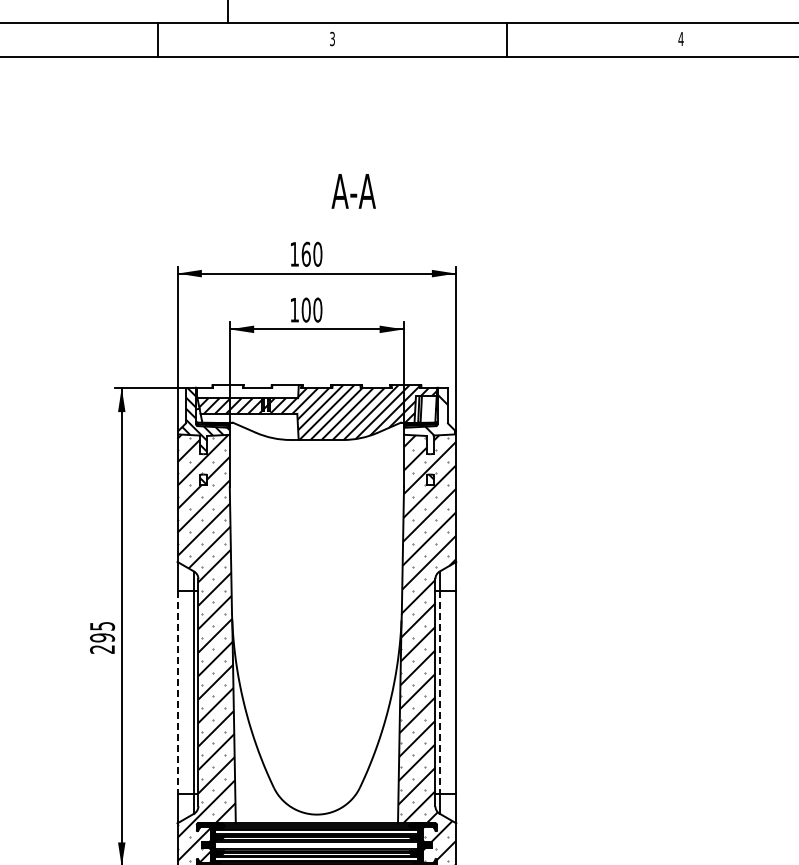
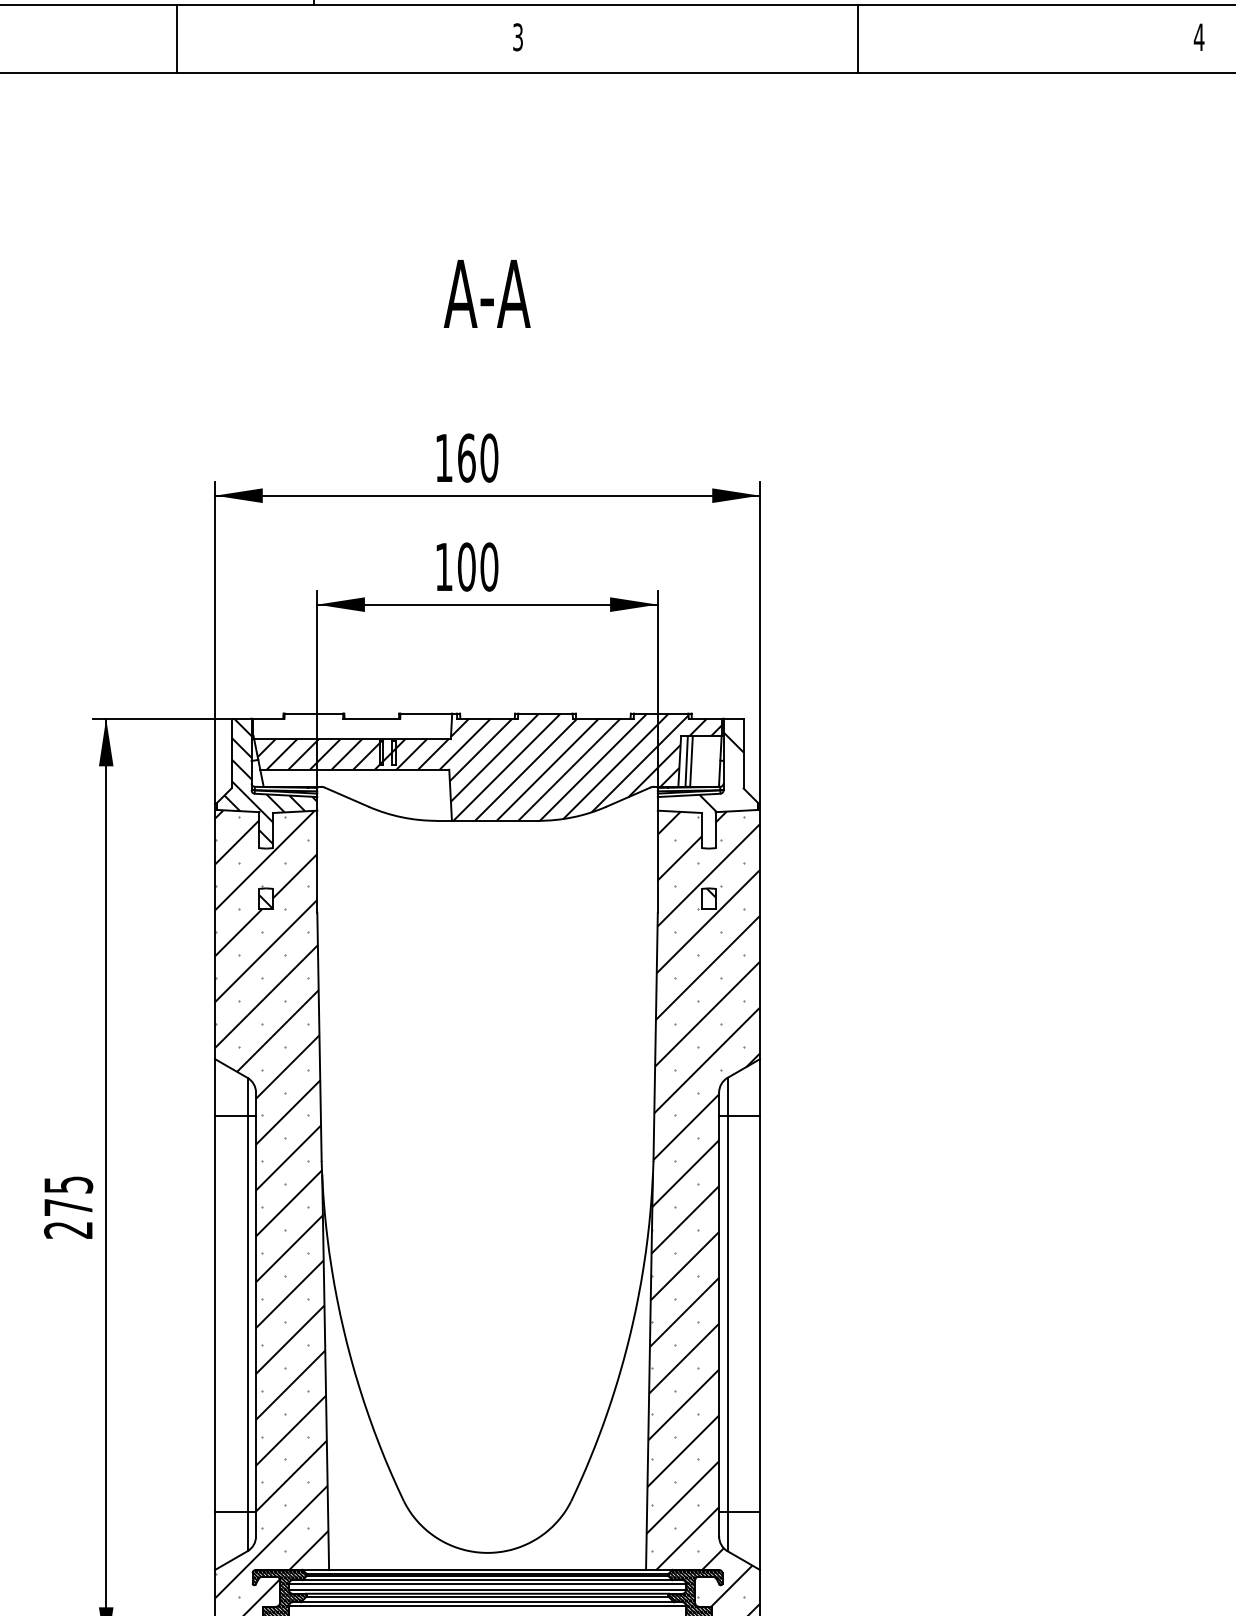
text: (353, 191) -> (486, 294), moved
text: (102, 637) -> (68, 1206), 295 -> 275
line: (177, 692) -> (215, 1314), dashed -> solid
line: (439, 692) -> (727, 1314), dashed -> solid

